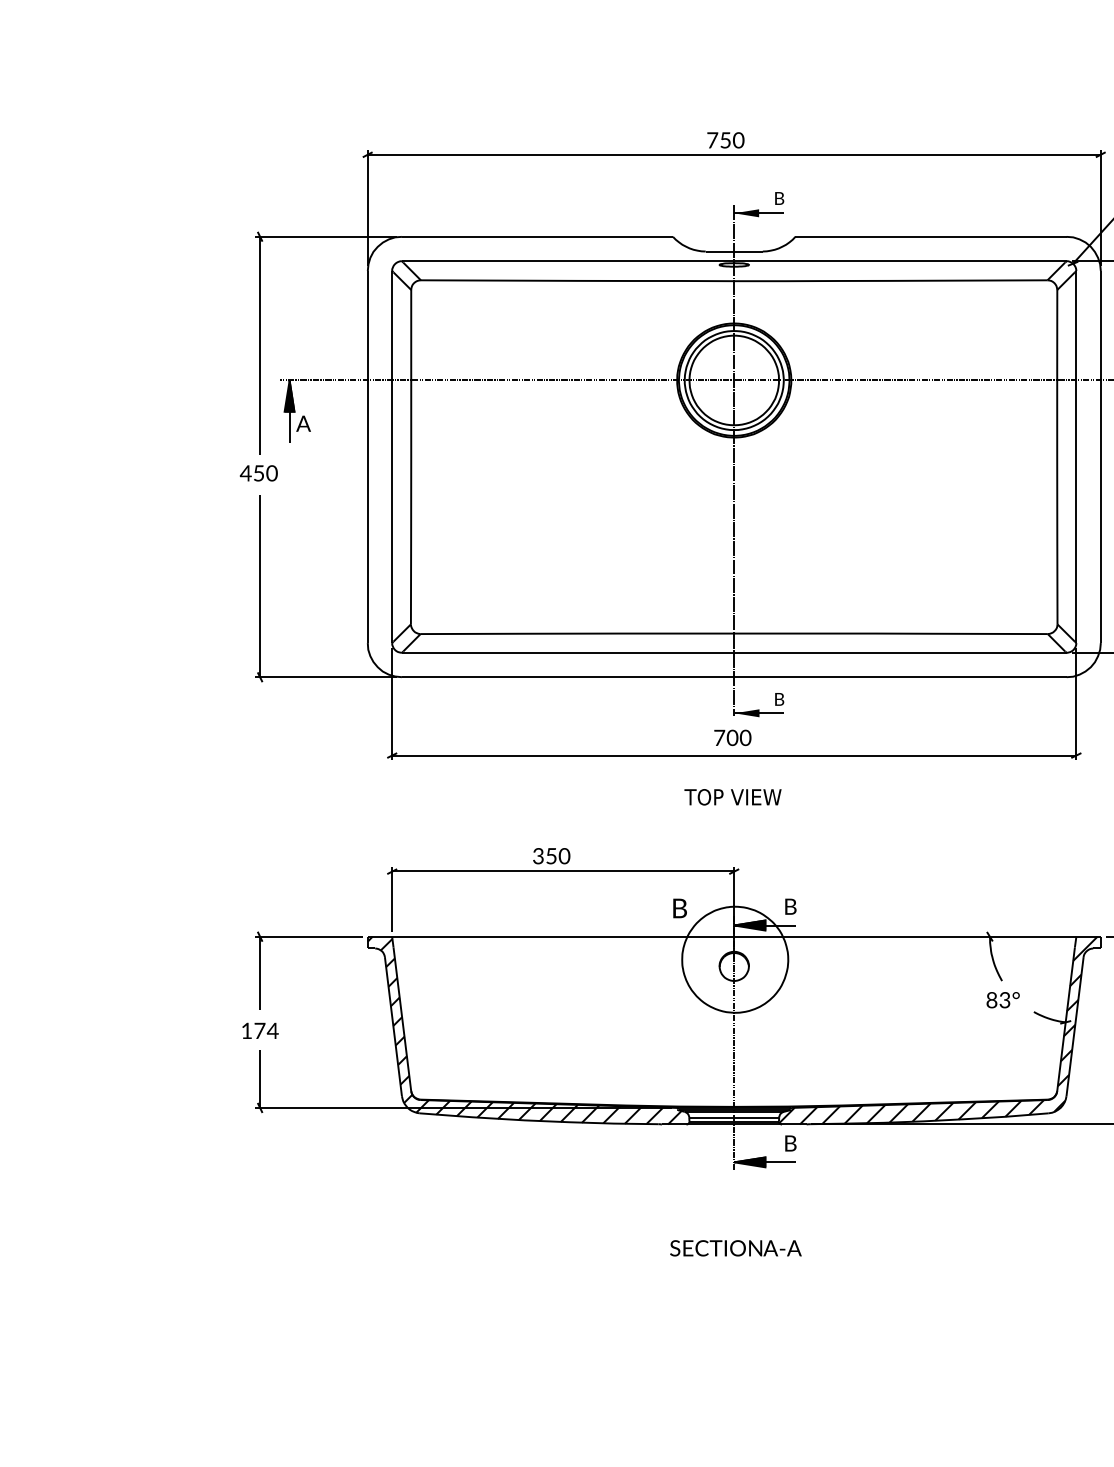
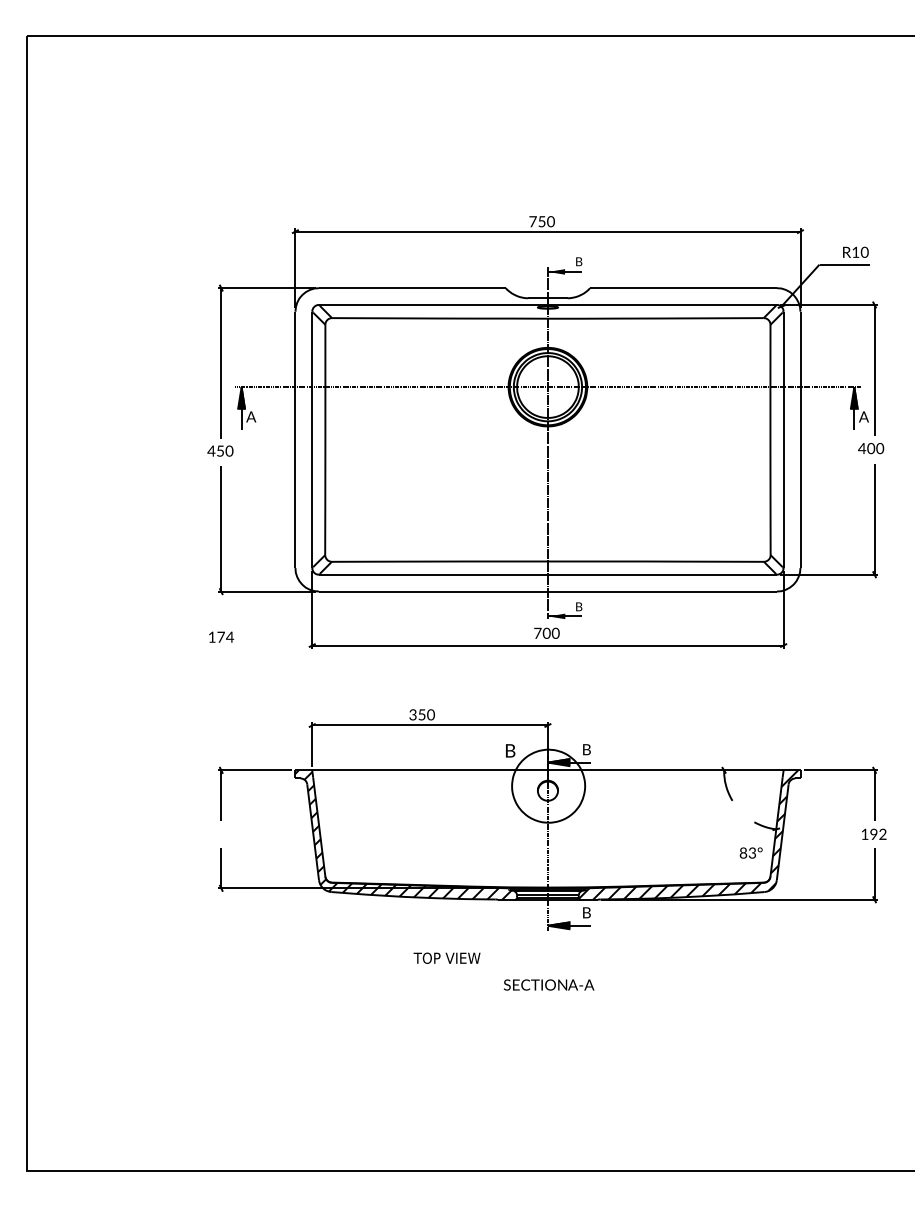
text: (732, 796) -> (446, 957), moved
text: (1002, 999) -> (750, 852), moved
text: (260, 1029) -> (221, 636), moved

